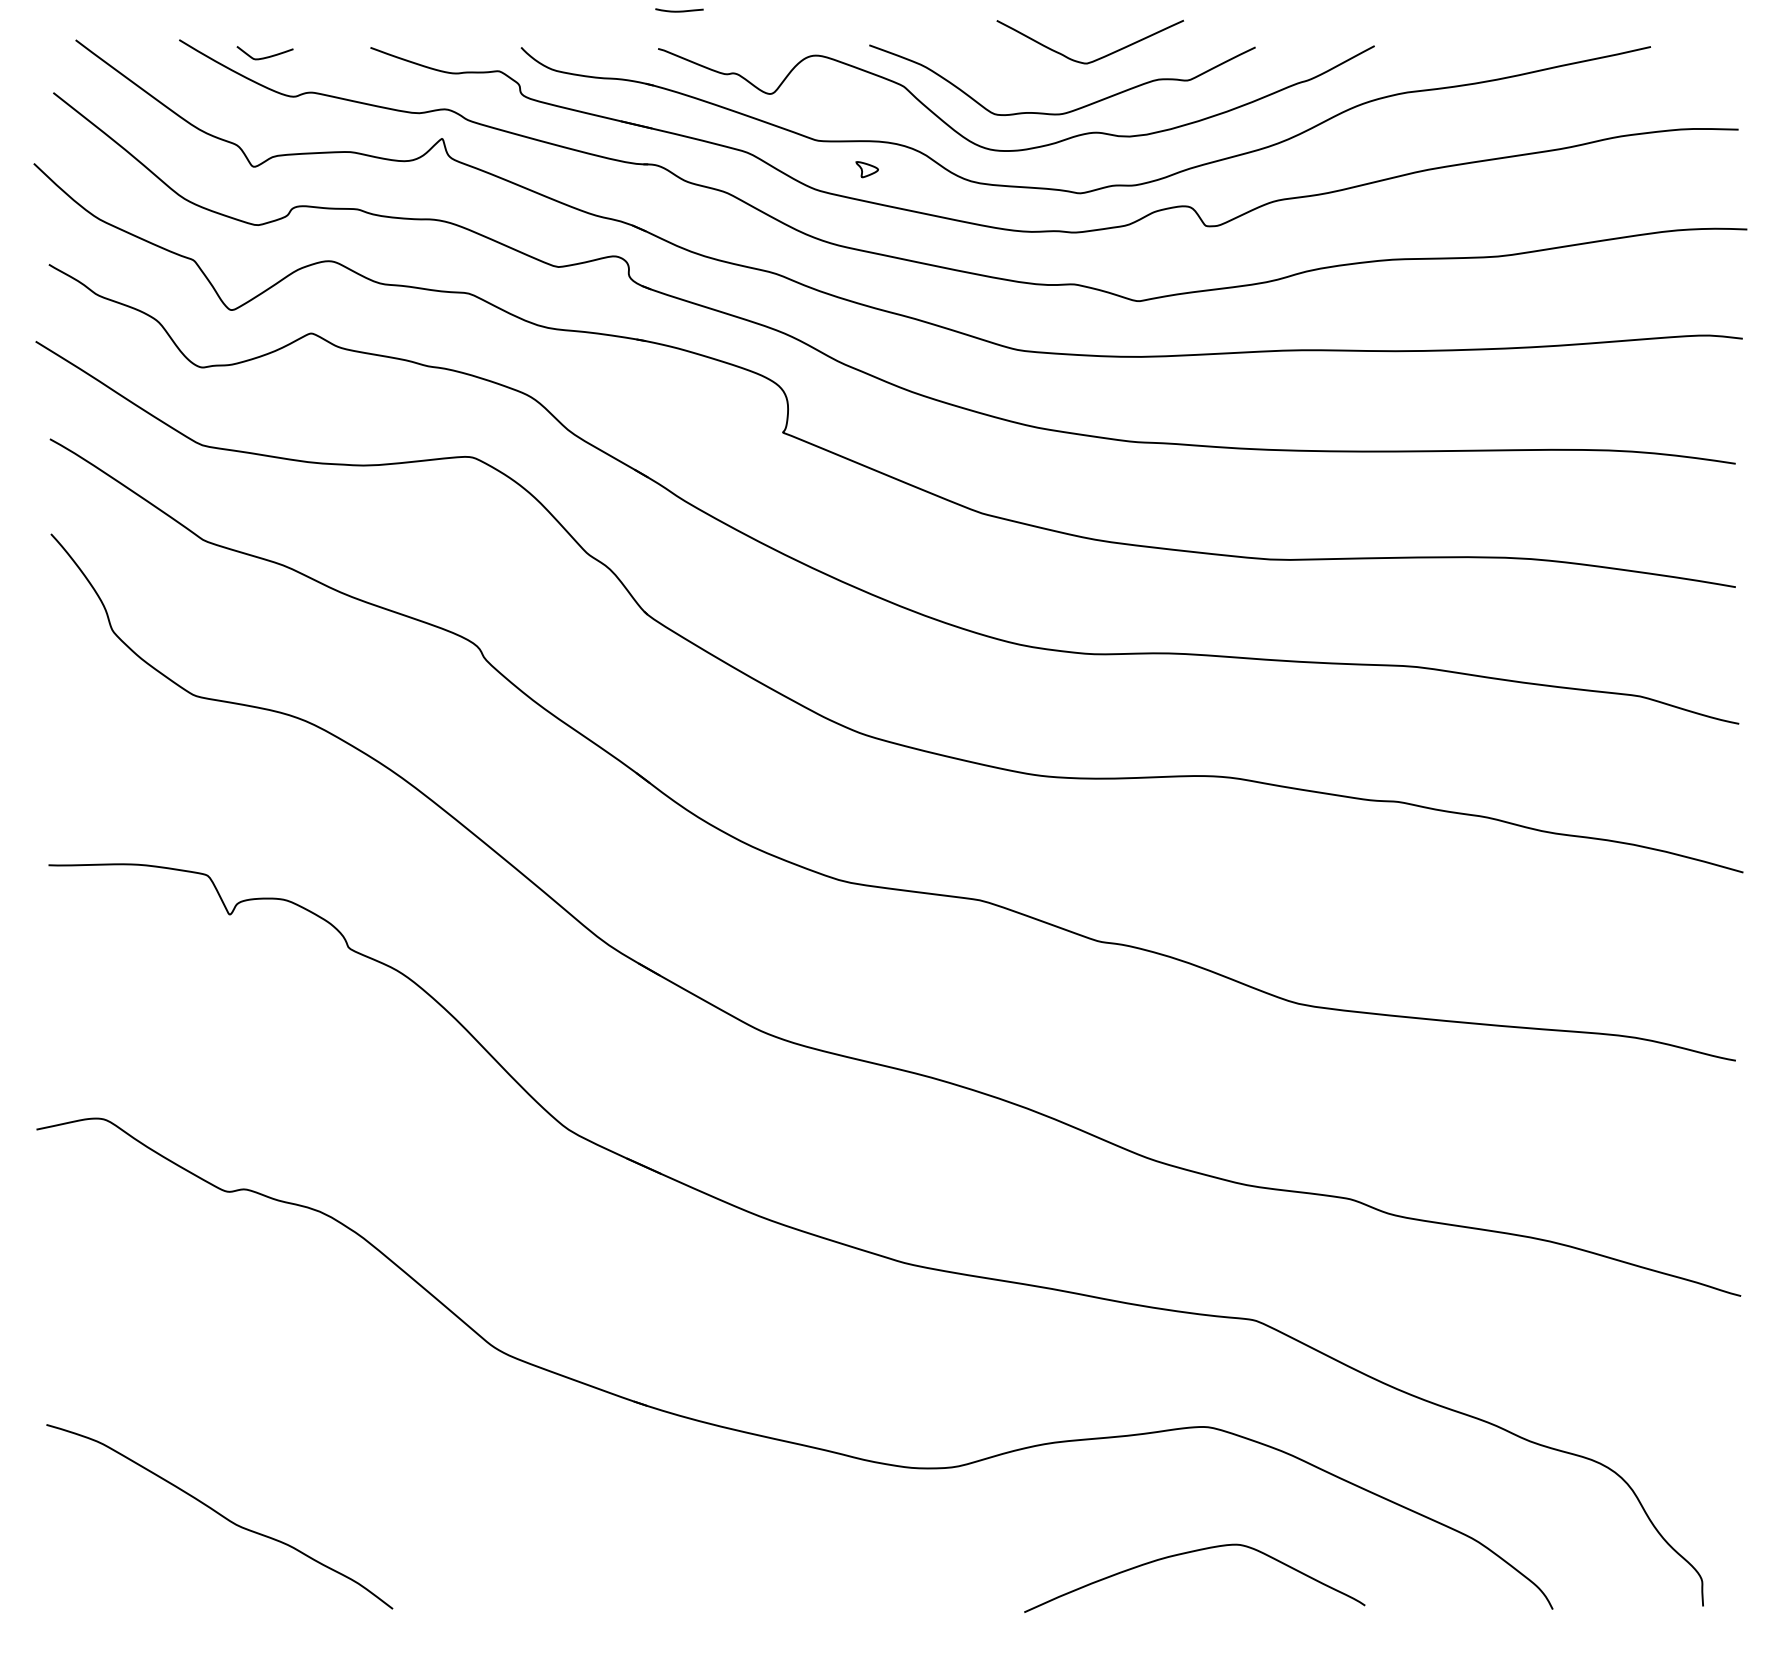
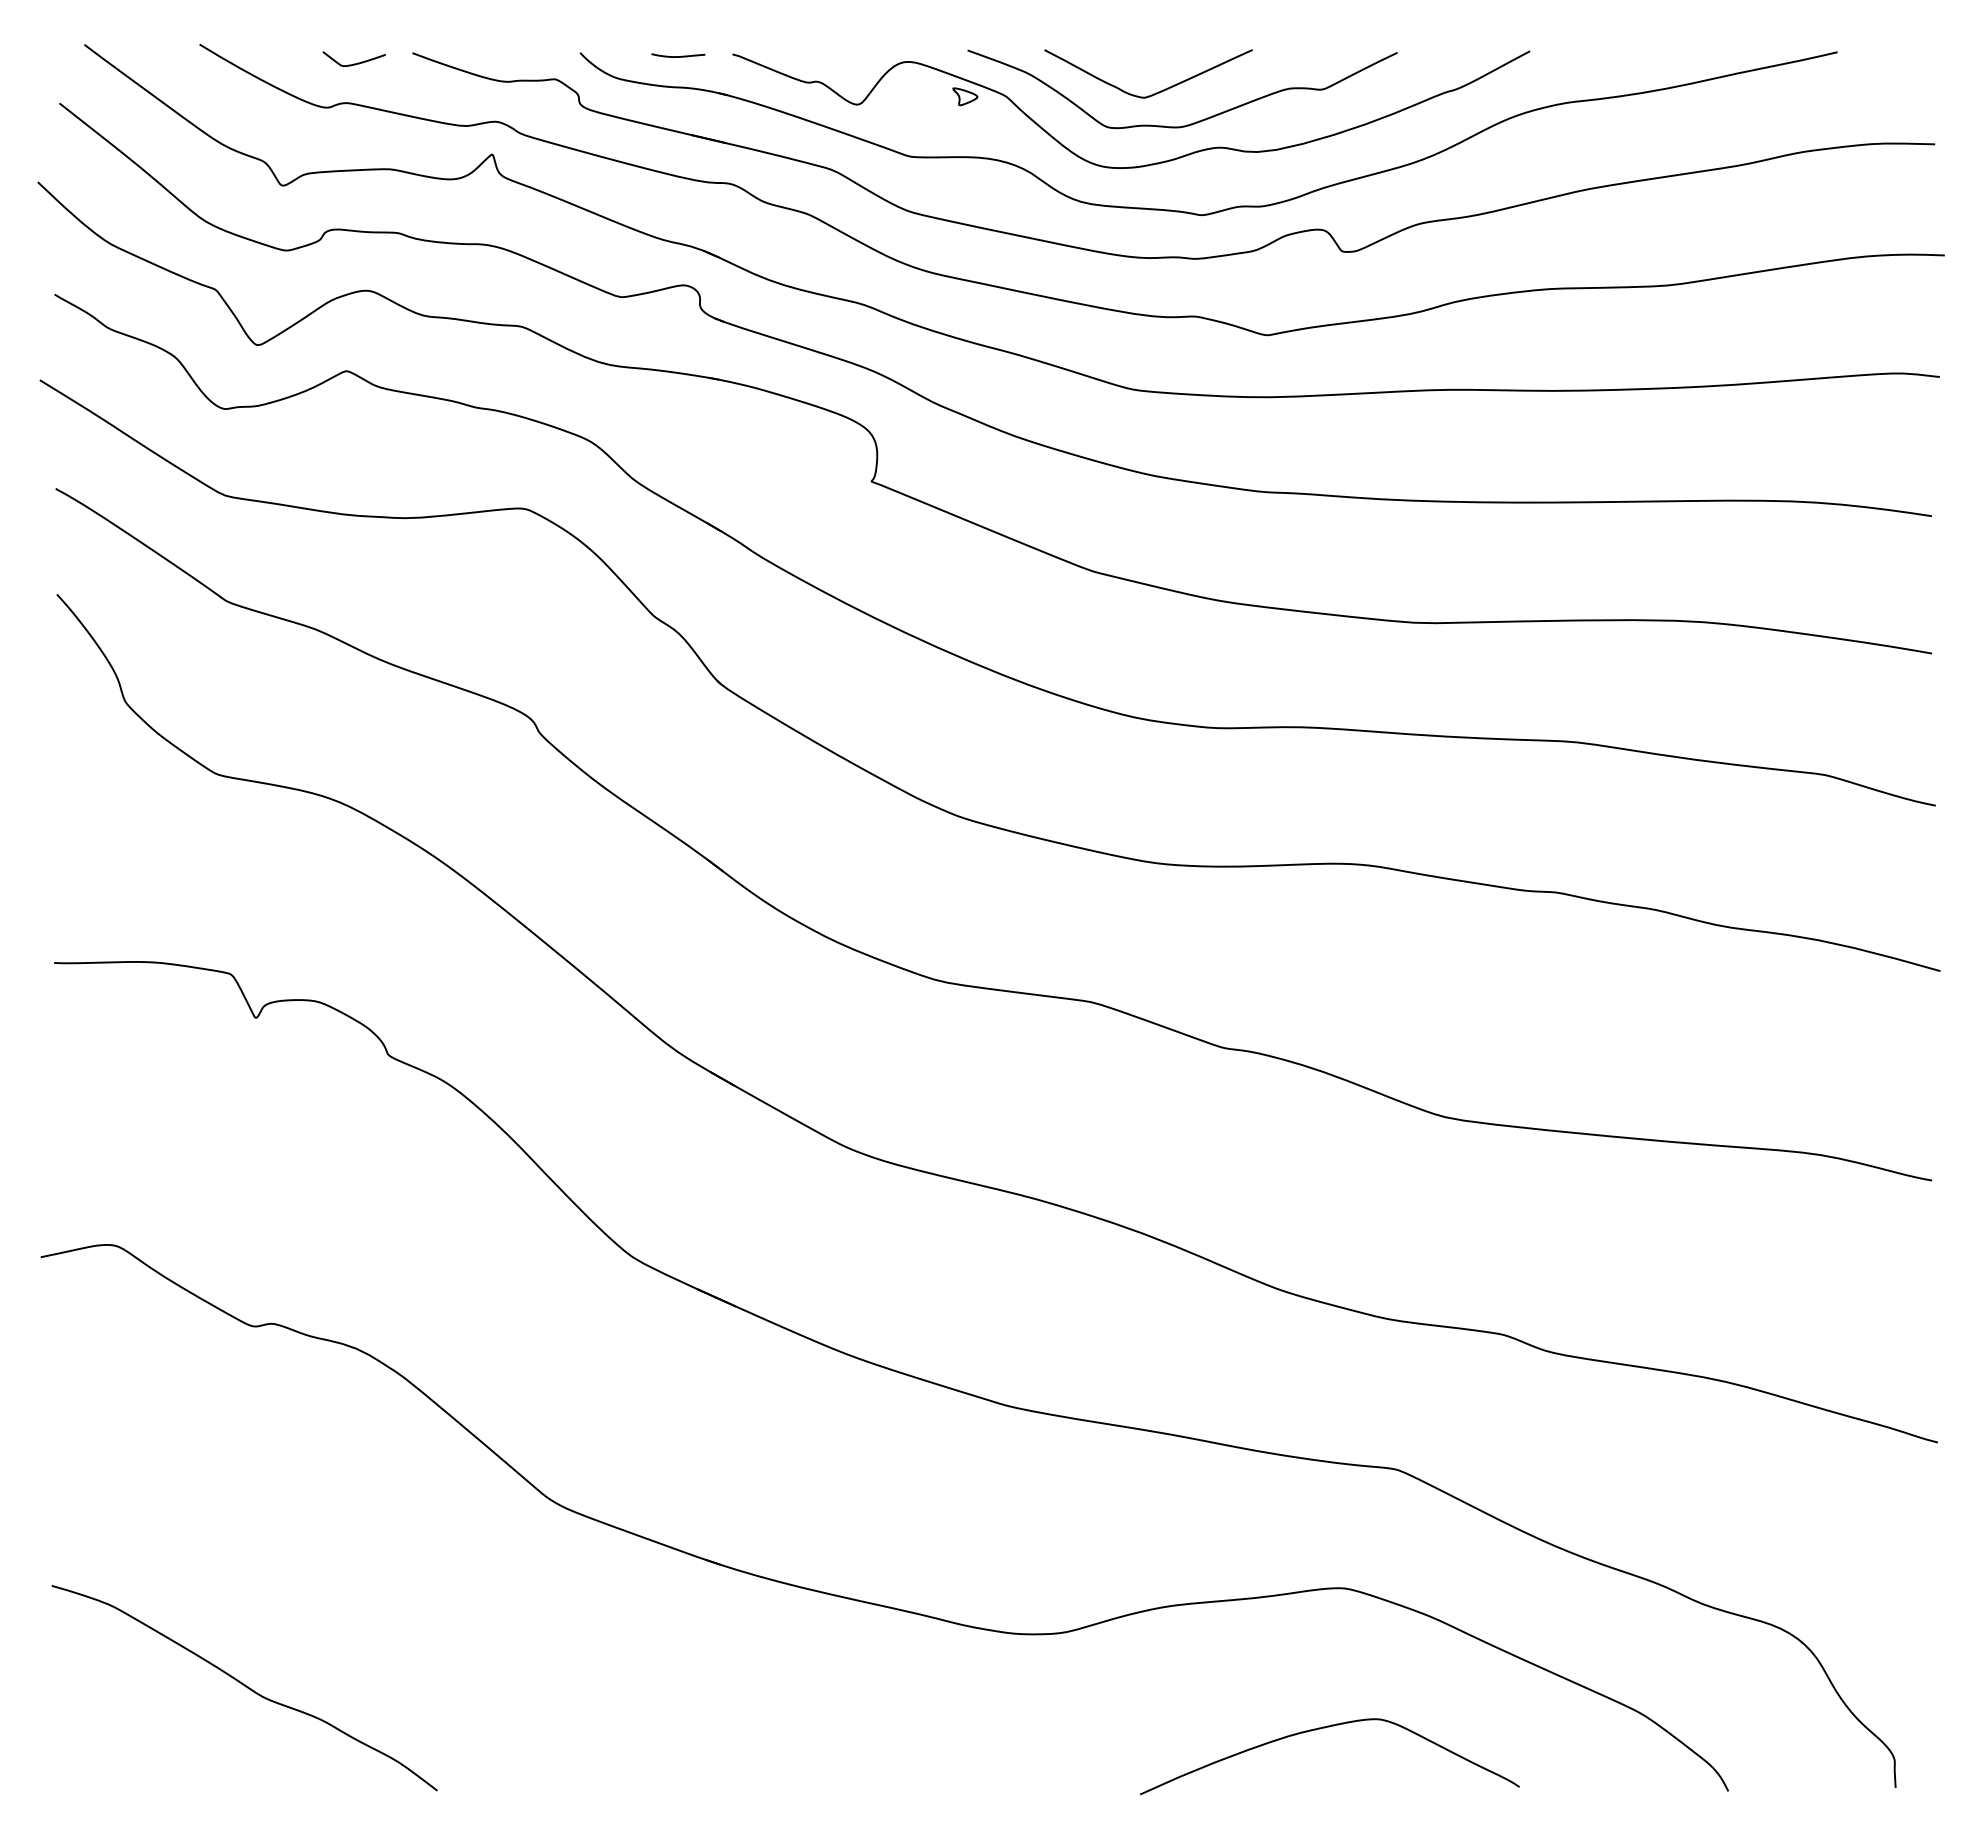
curve: (679, 11) -> (678, 56), moved
curve: (264, 57) -> (353, 63), moved
curve: (1099, 57) -> (1158, 91), moved
part: (867, 169) -> (965, 96), moved

